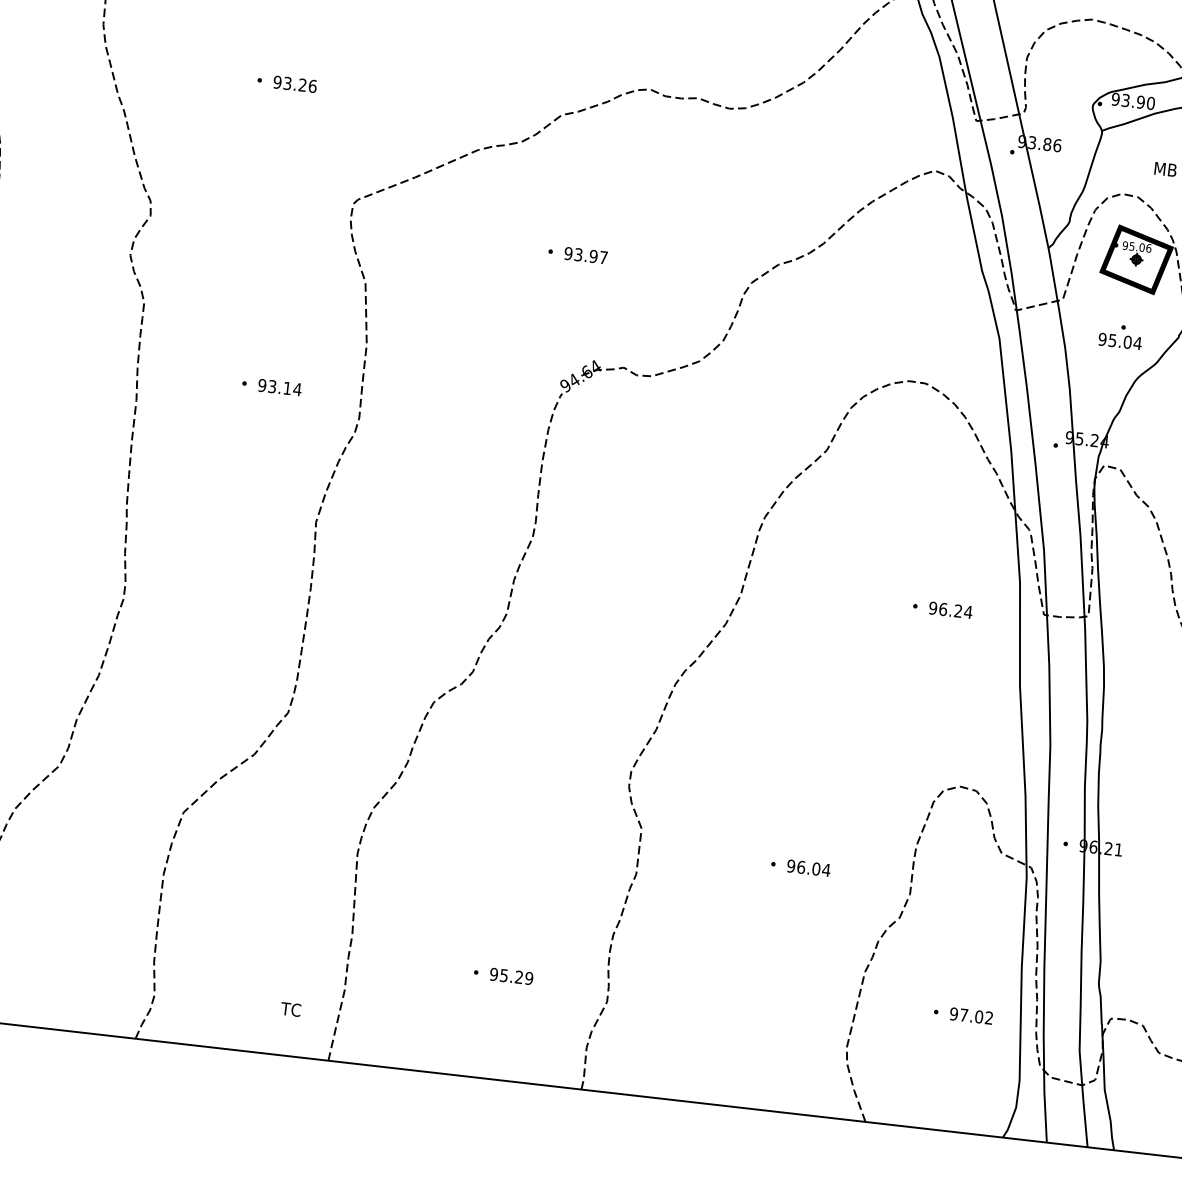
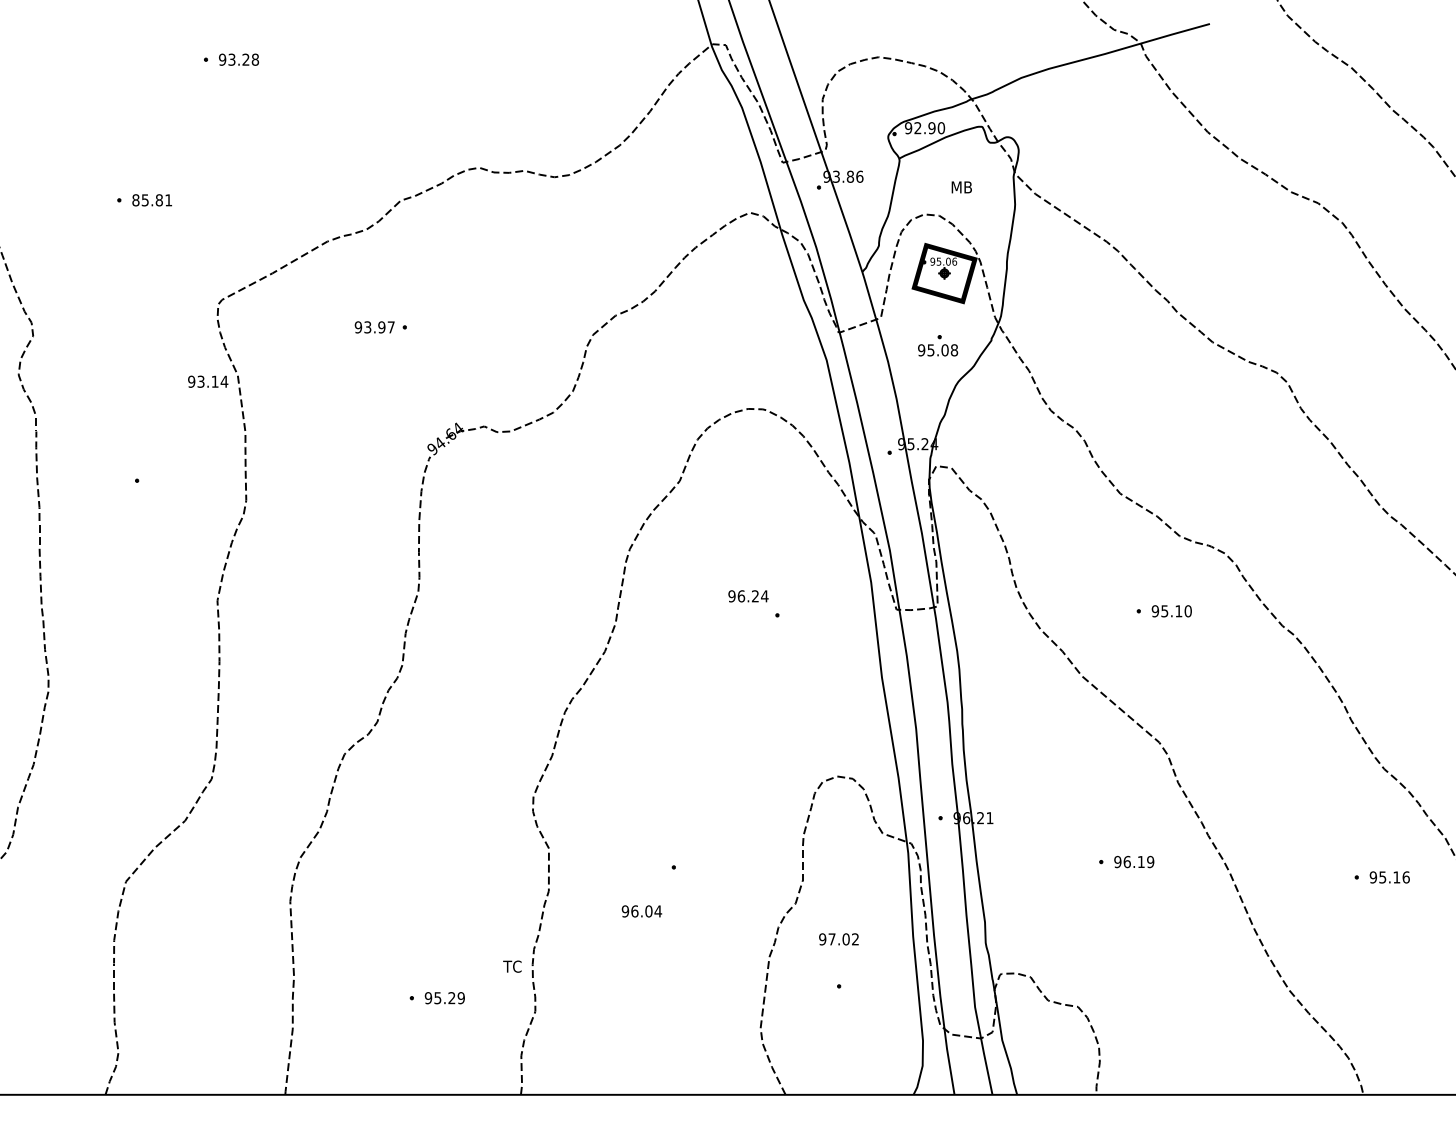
text: (295, 84) -> (152, 200), 93.26 -> 85.81
text: (1125, 100) -> (917, 128), 93.90 -> 92.90
text: (585, 255) -> (374, 327), moved
text: (1137, 343) -> (954, 350), 95.04 -> 95.08
text: (280, 387) -> (208, 381), moved
text: (950, 610) -> (748, 596), moved
text: (808, 868) -> (641, 911), moved
text: (291, 1009) -> (512, 966), moved
text: (970, 1016) -> (838, 939), moved

